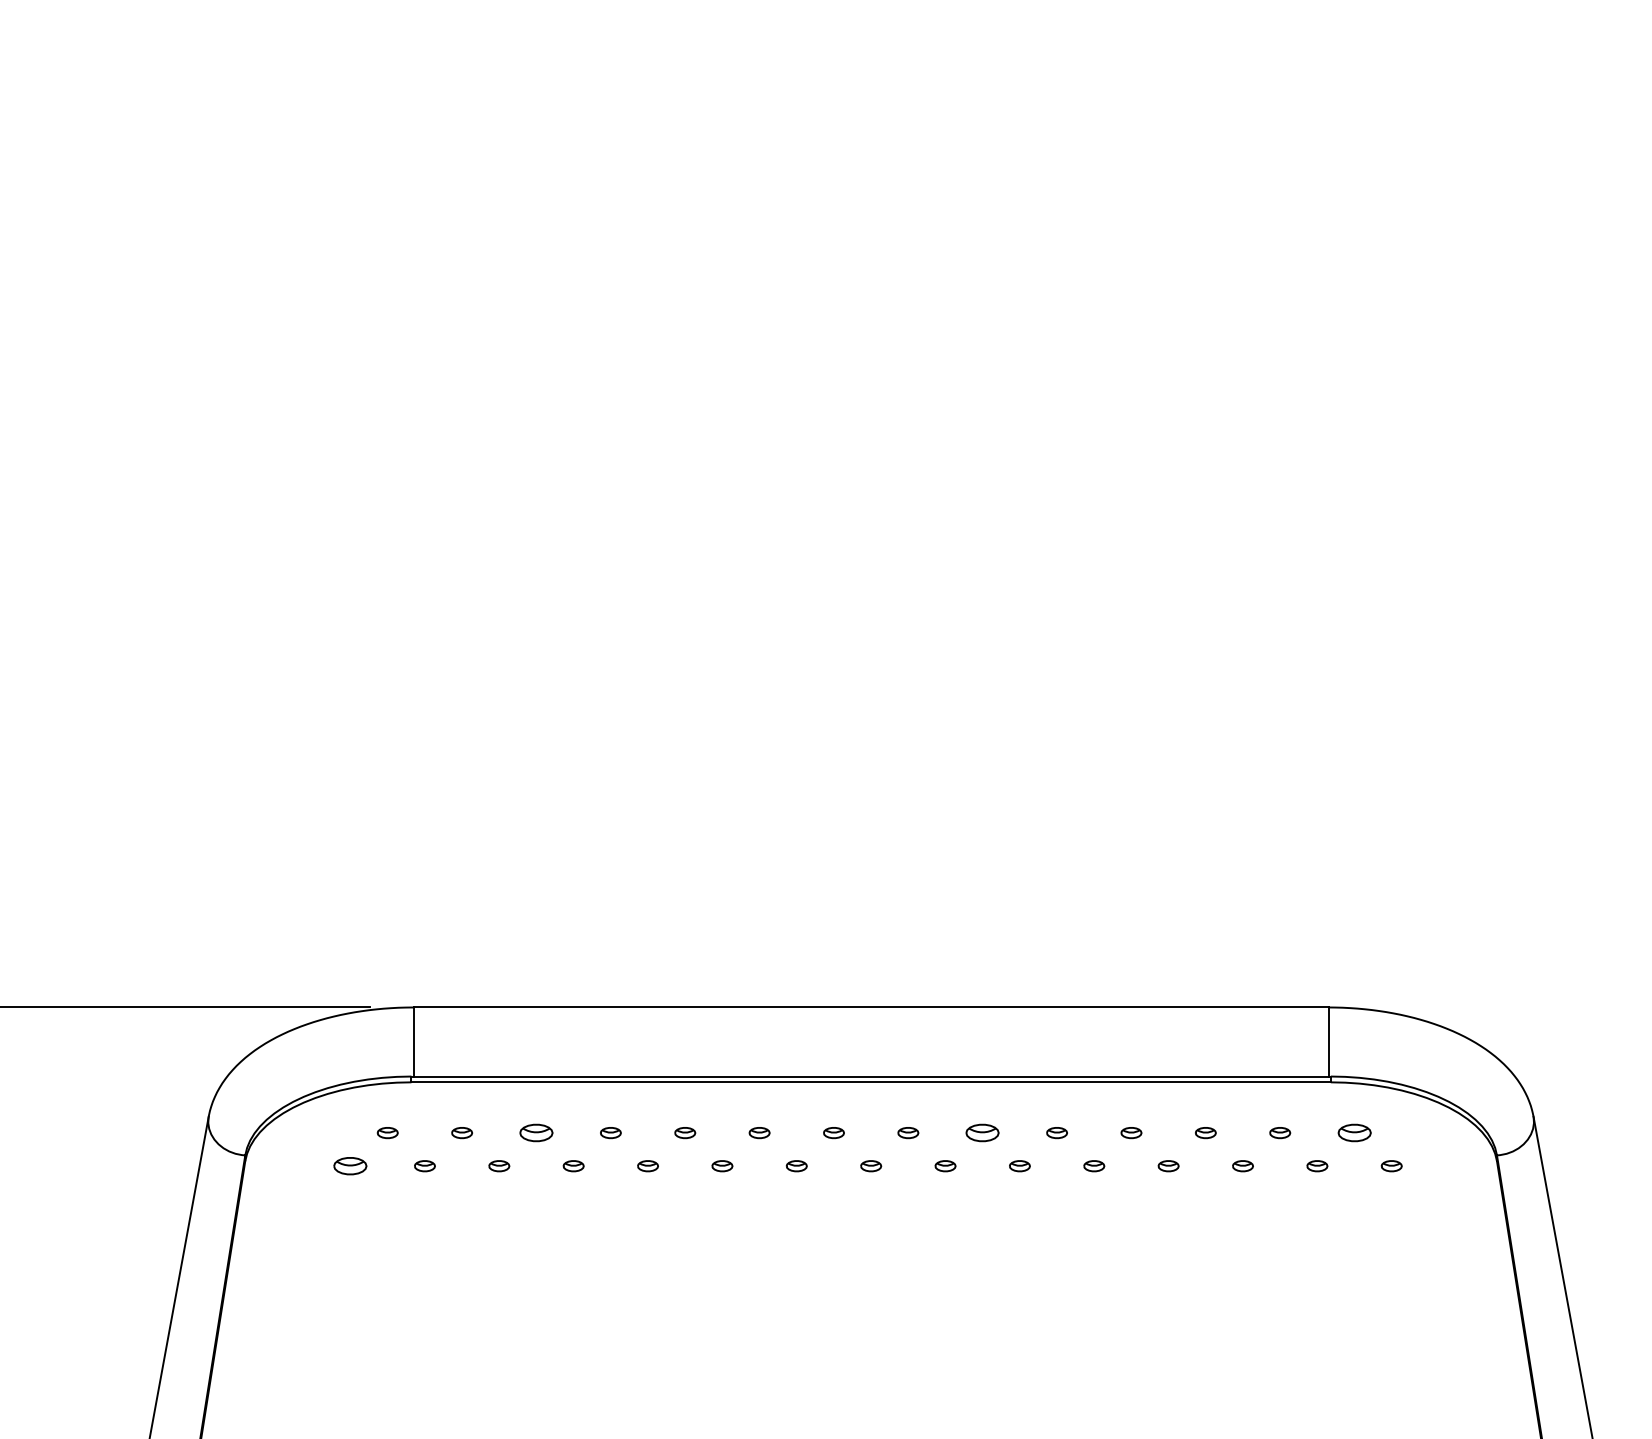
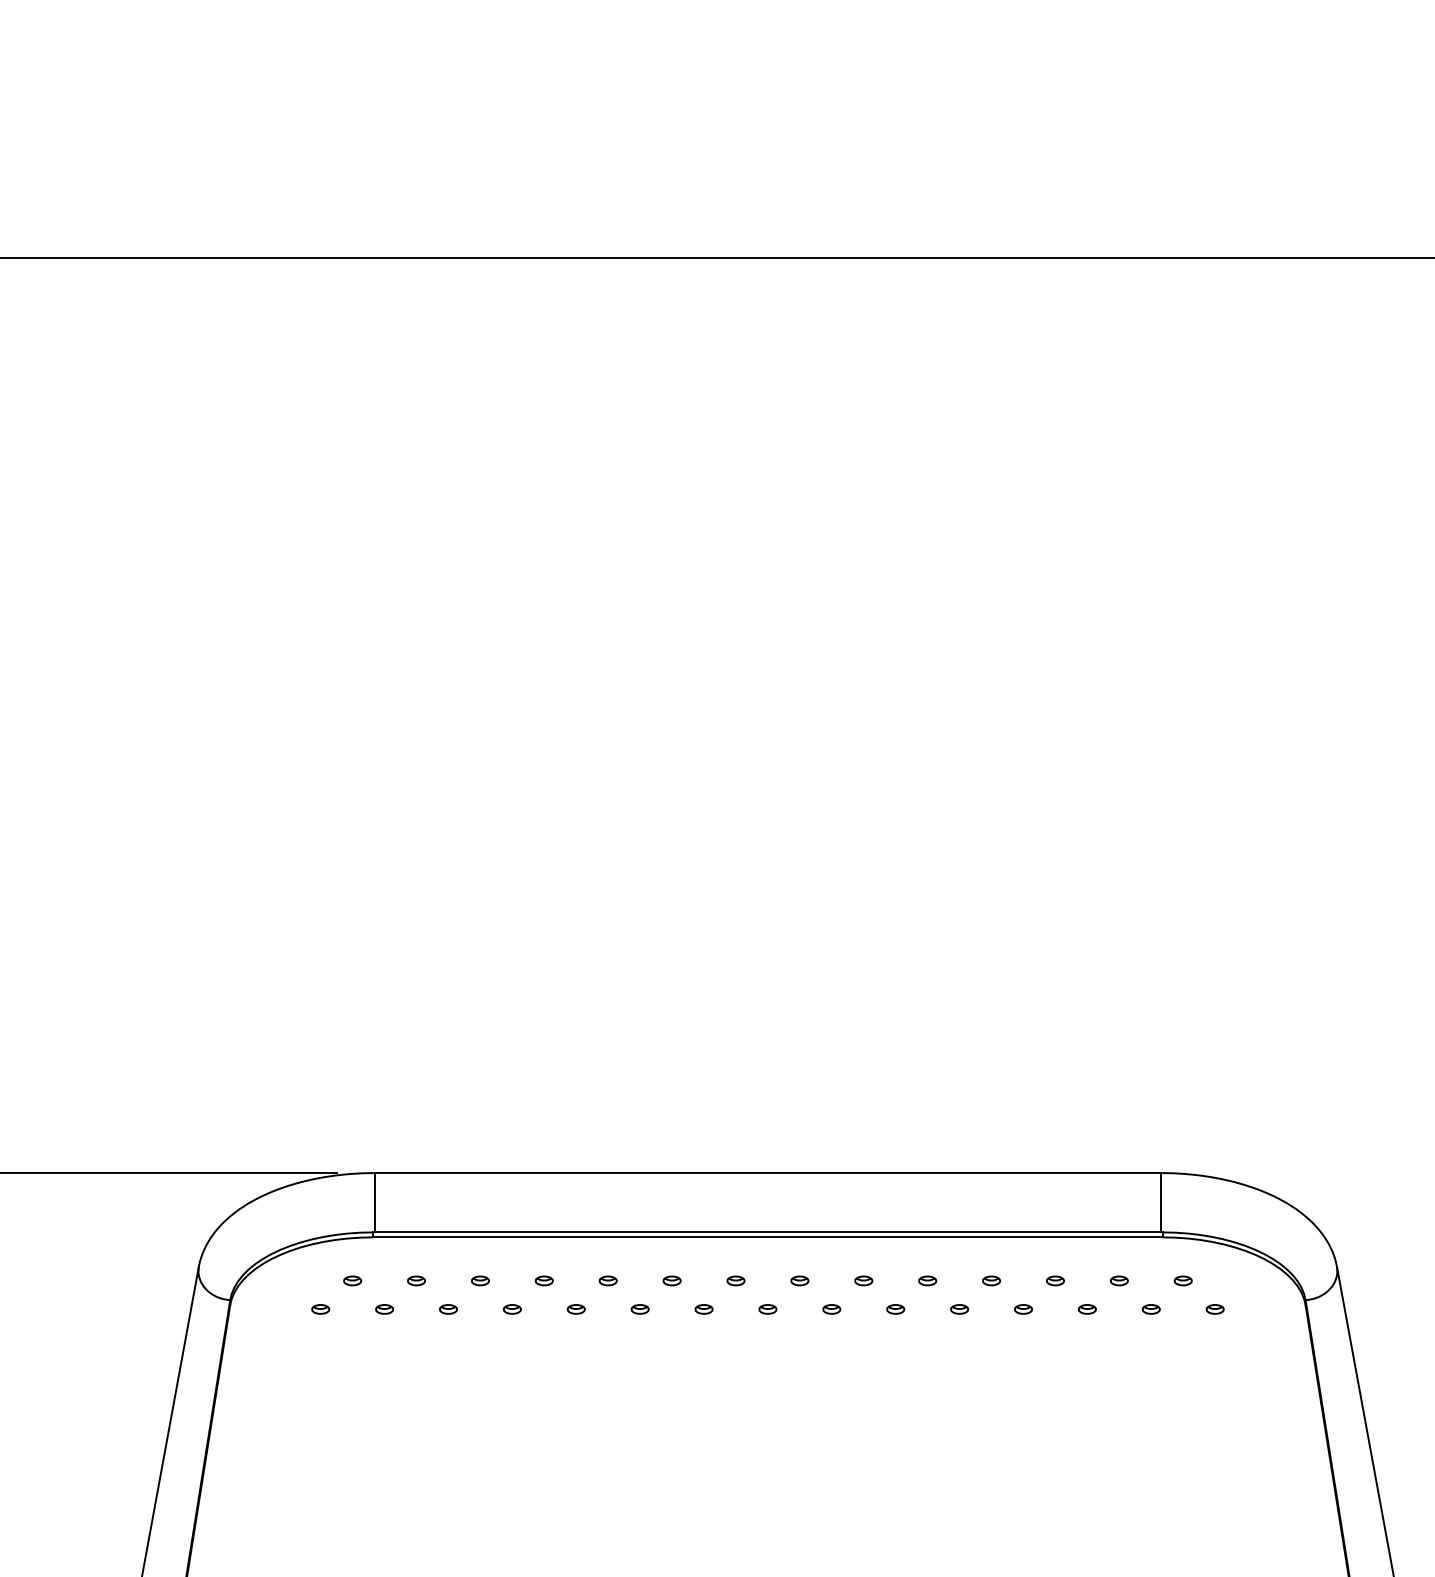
part: (536, 1132) -> (480, 1280), size x0.62
part: (982, 1132) -> (863, 1280), size x0.62
part: (1353, 1132) -> (1182, 1280), size x0.62
part: (350, 1166) -> (320, 1309), size x0.62

